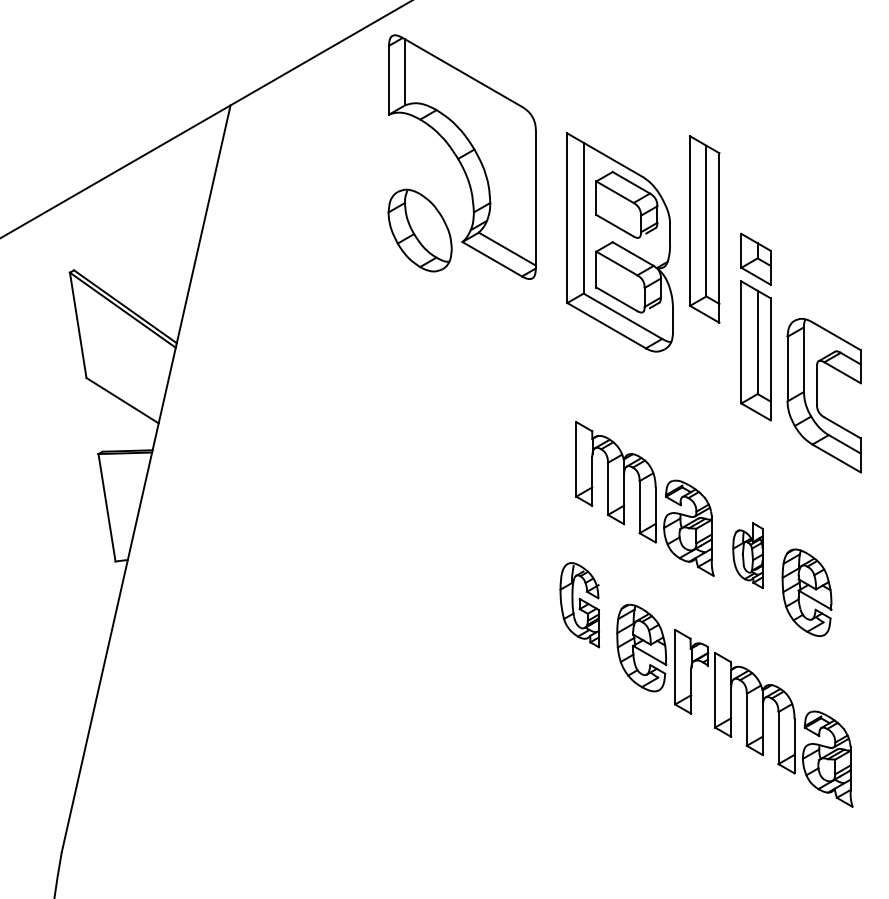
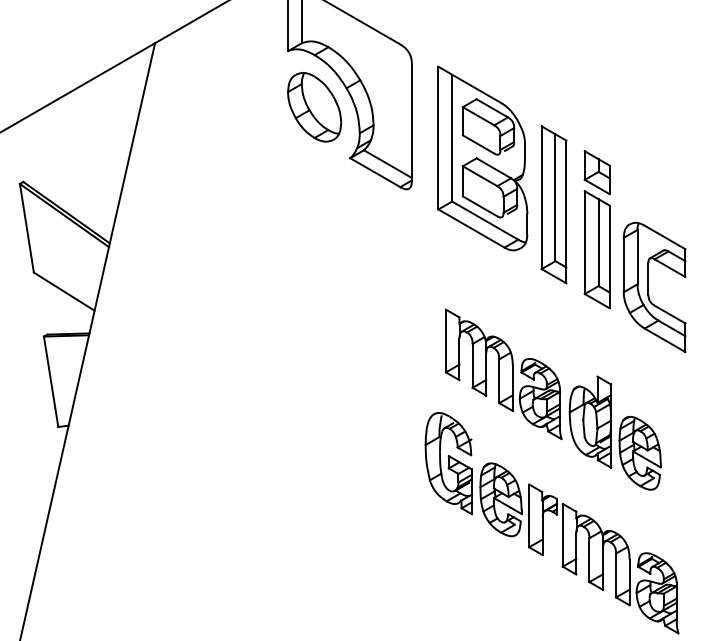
part: (704, 229) -> (553, 204), moved
part: (419, 230) -> (314, 107), moved
part: (747, 555) -> (590, 421), size x1.67
part: (579, 605) -> (448, 463), size x1.43

